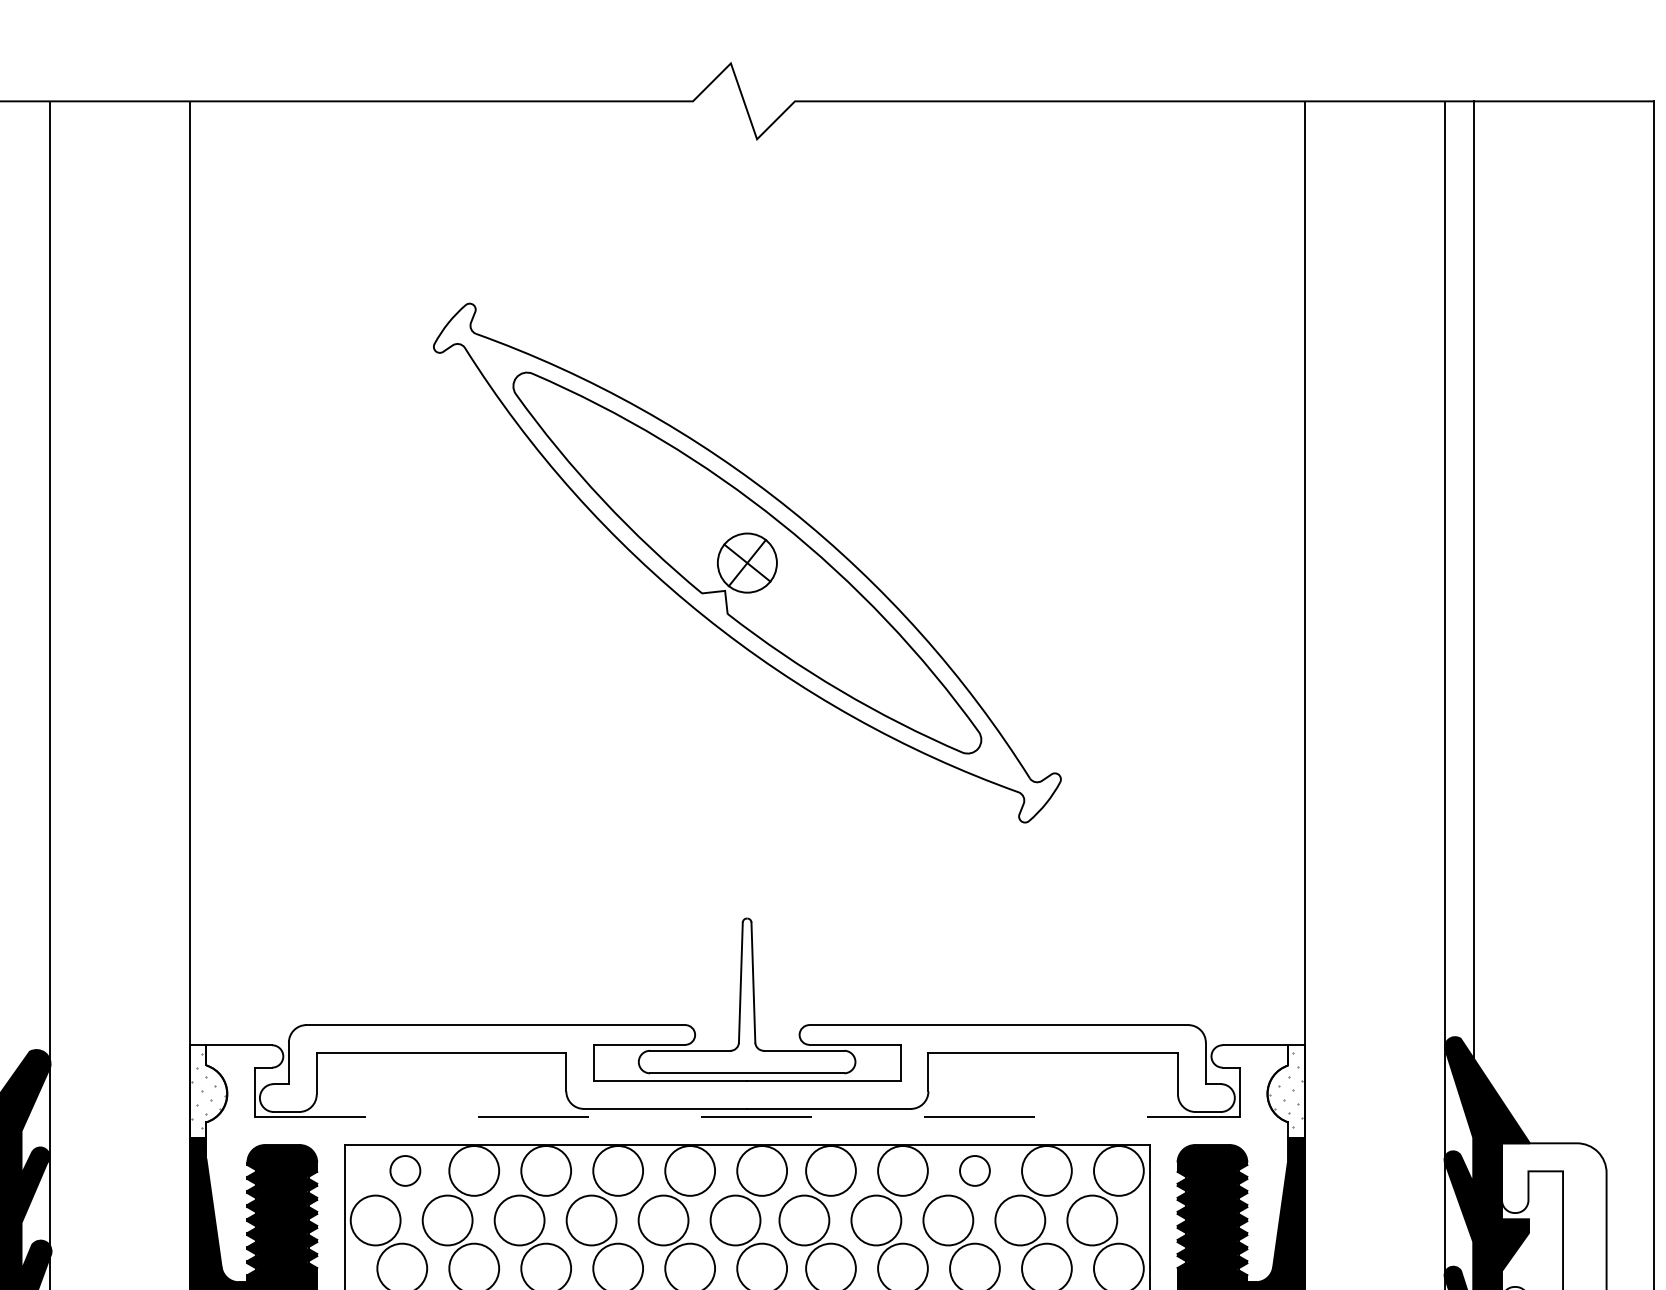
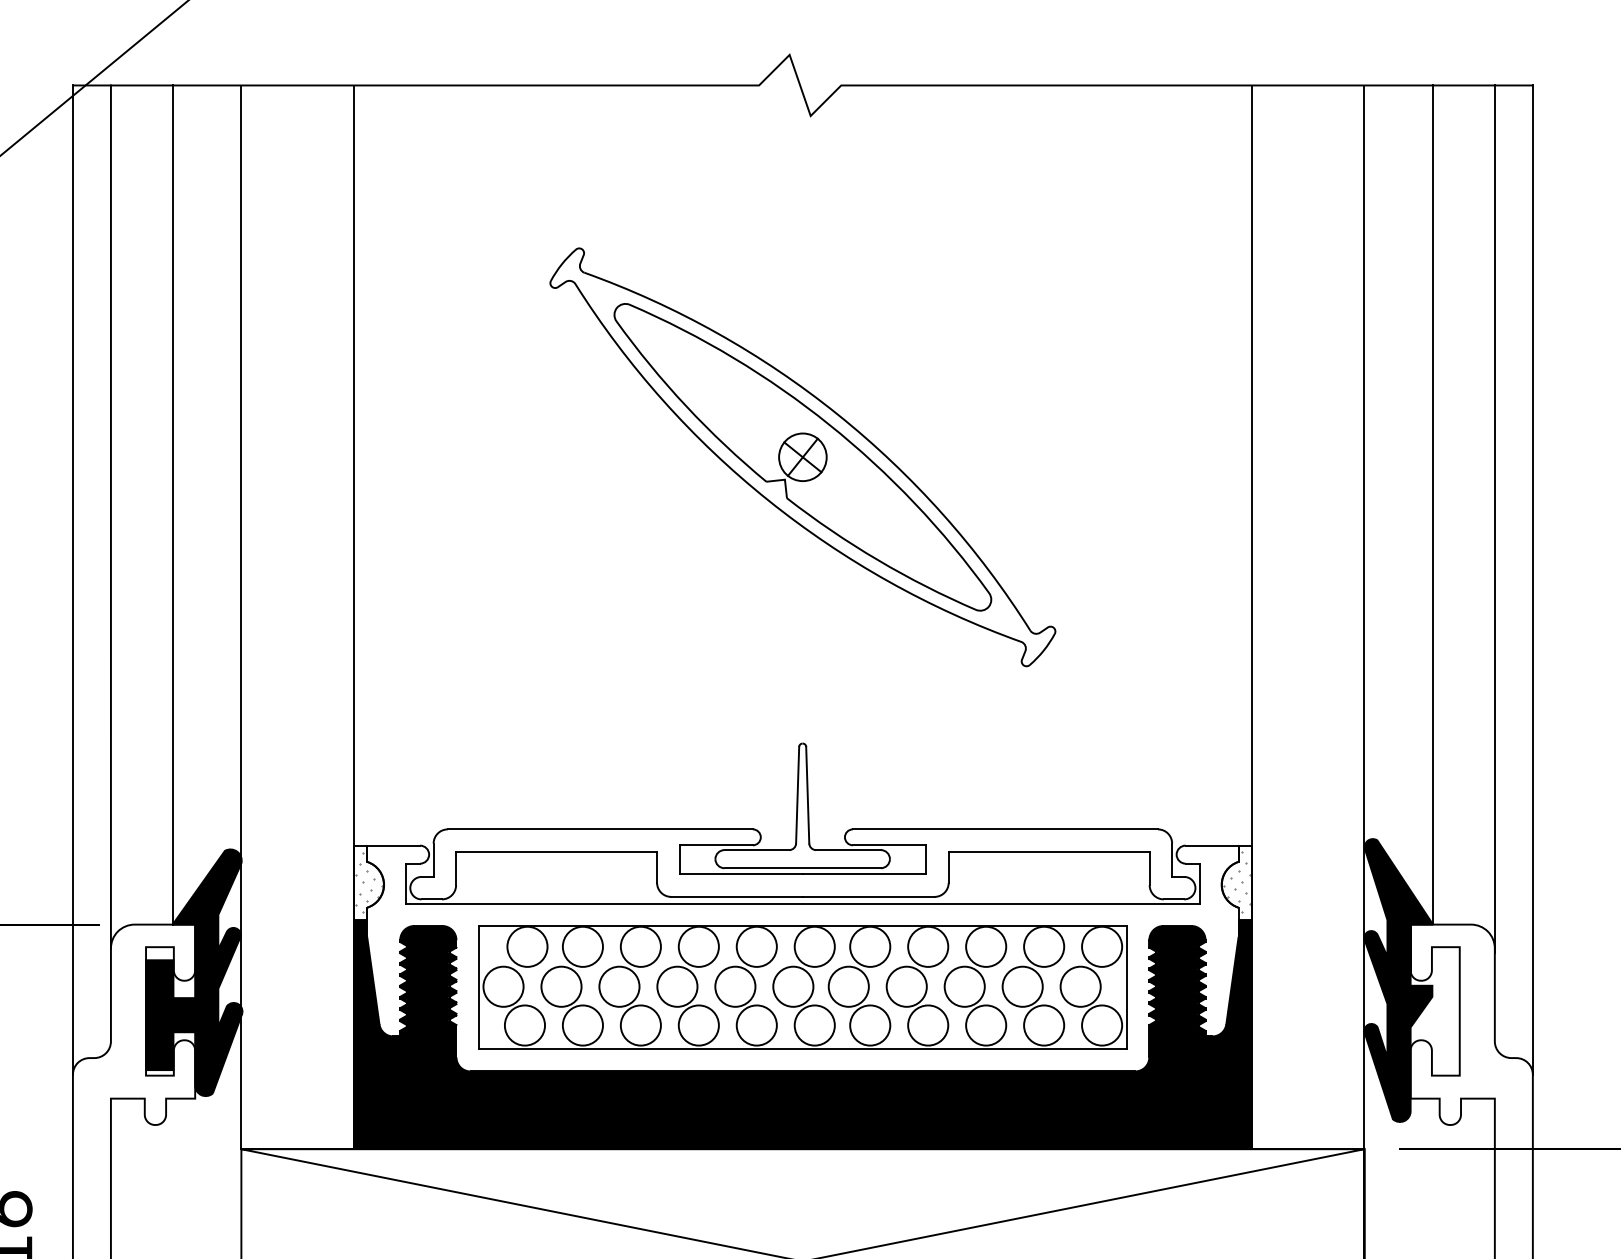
line: (1473, 621) -> (1432, 504), moved
line: (1606, 639) -> (1494, 518), added
line: (746, 1117) -> (802, 903), dashed -> solid
circle: (405, 1170) -> (527, 946), size x1.67
circle: (975, 1170) -> (986, 946), size x1.67

